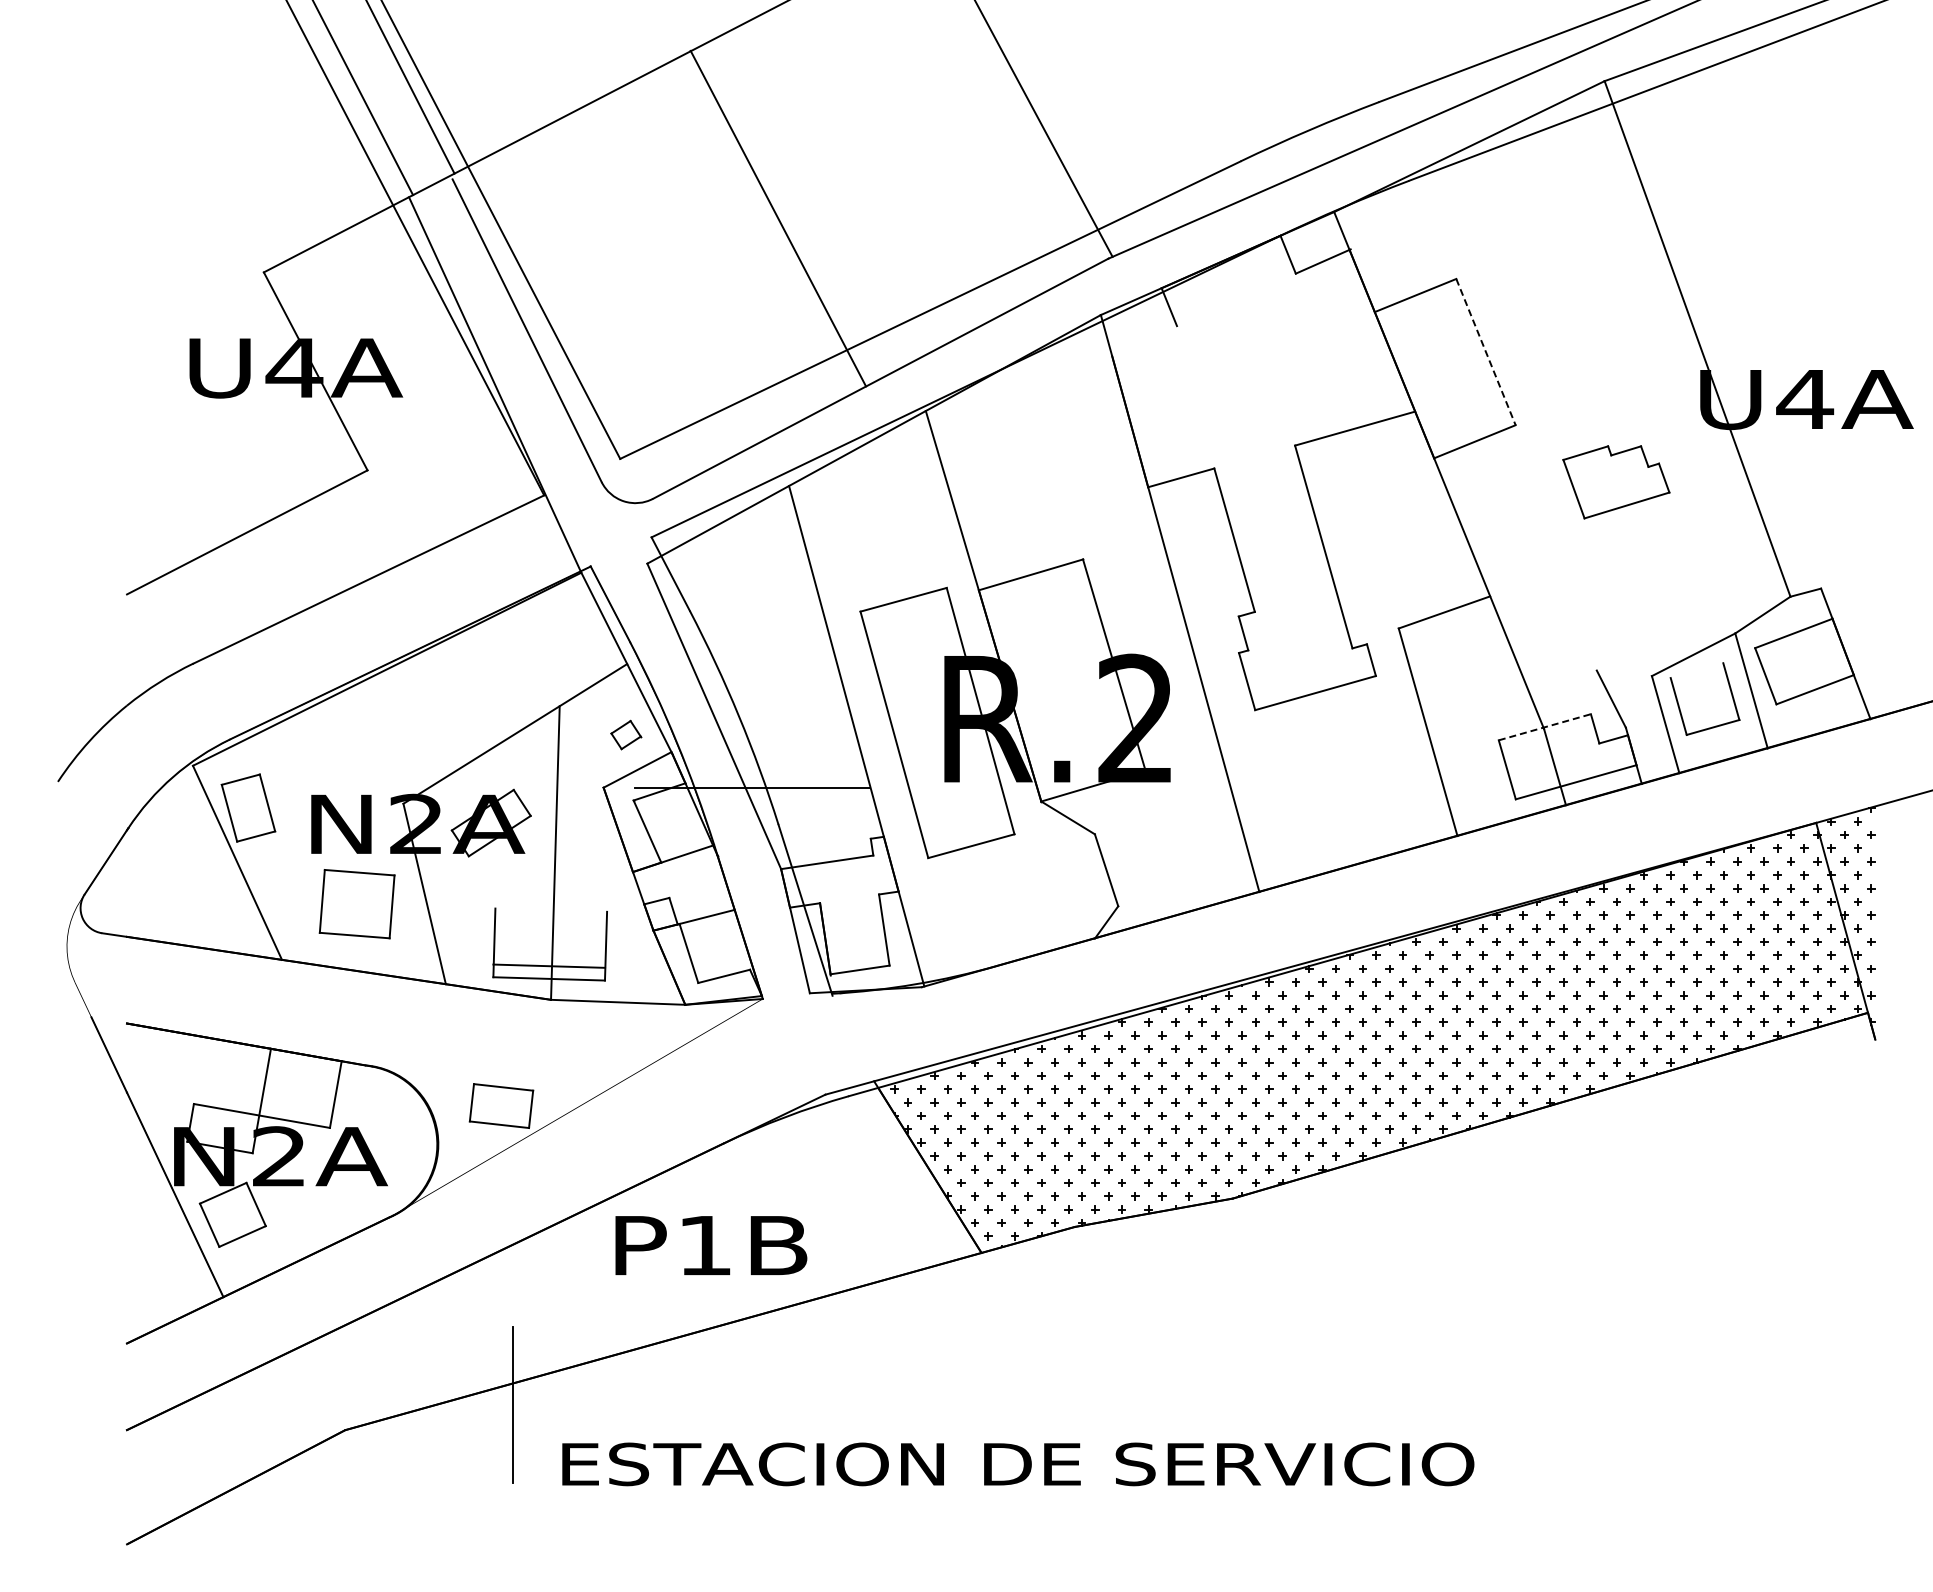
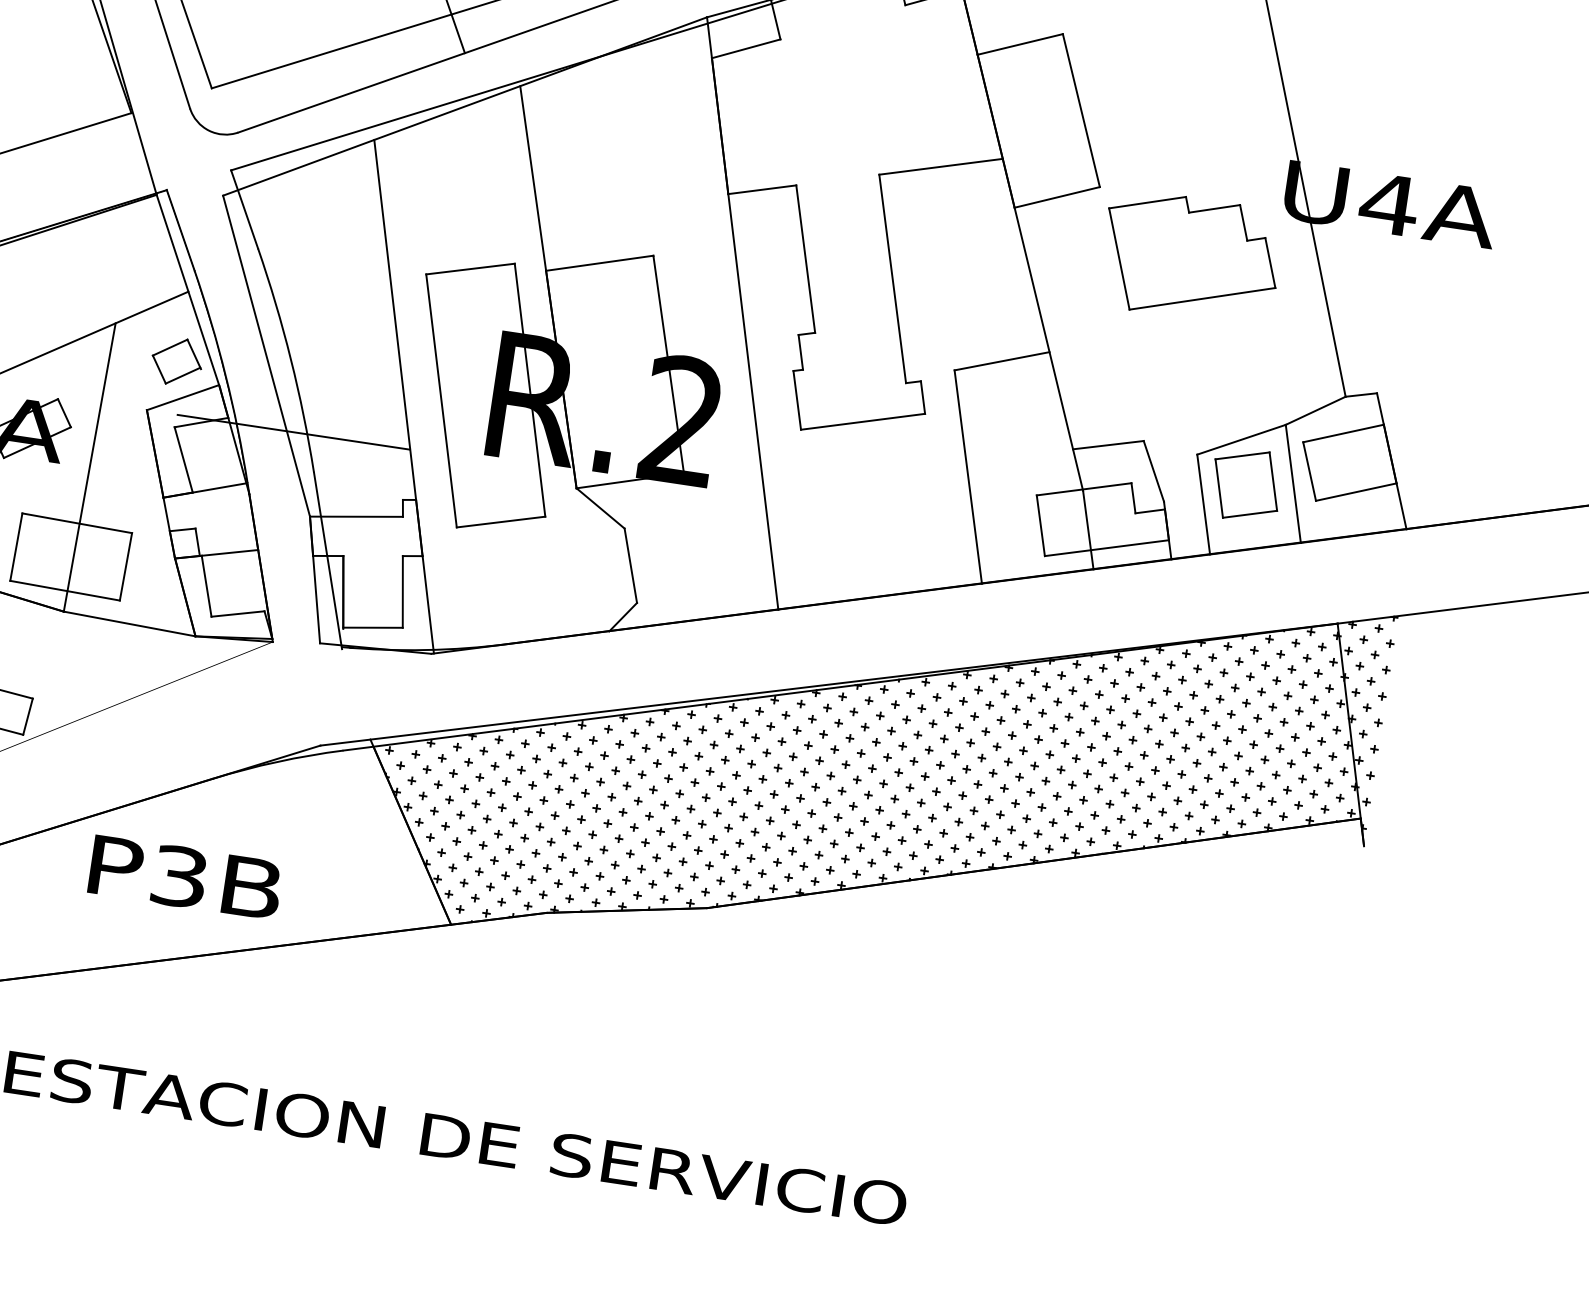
line: (1144, 340) -> (746, 48), added
line: (1485, 352) -> (1080, 110), dashed -> solid
part: (1616, 482) -> (1190, 258), size x1.67
line: (1696, 670) -> (1242, 455), added
line: (1561, 679) -> (1107, 444), added
line: (1544, 727) -> (1083, 489), dashed -> solid
part: (626, 734) -> (177, 361), size x1.67
line: (549, 965) -> (77, 522), moved
text: (705, 1245) -> (179, 876), P1B -> P3B

